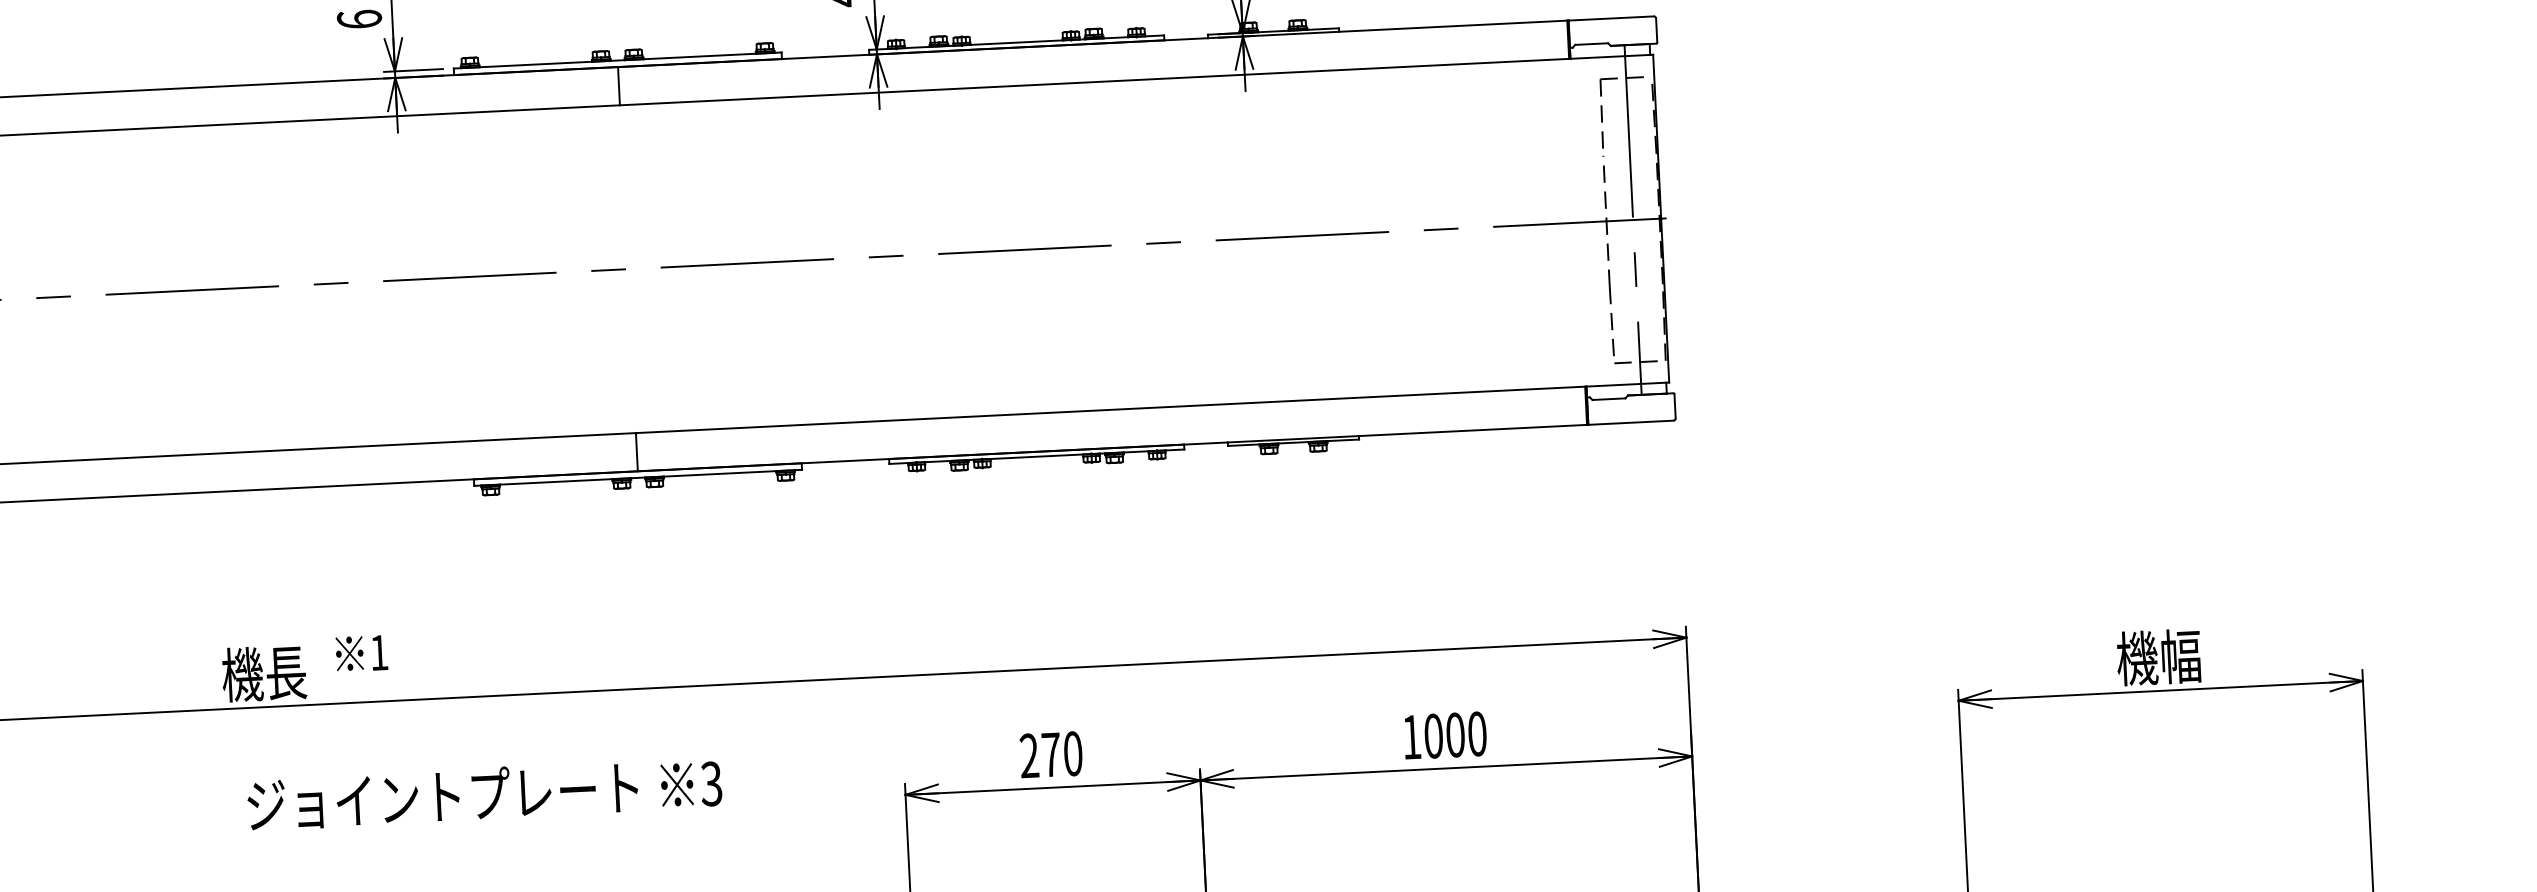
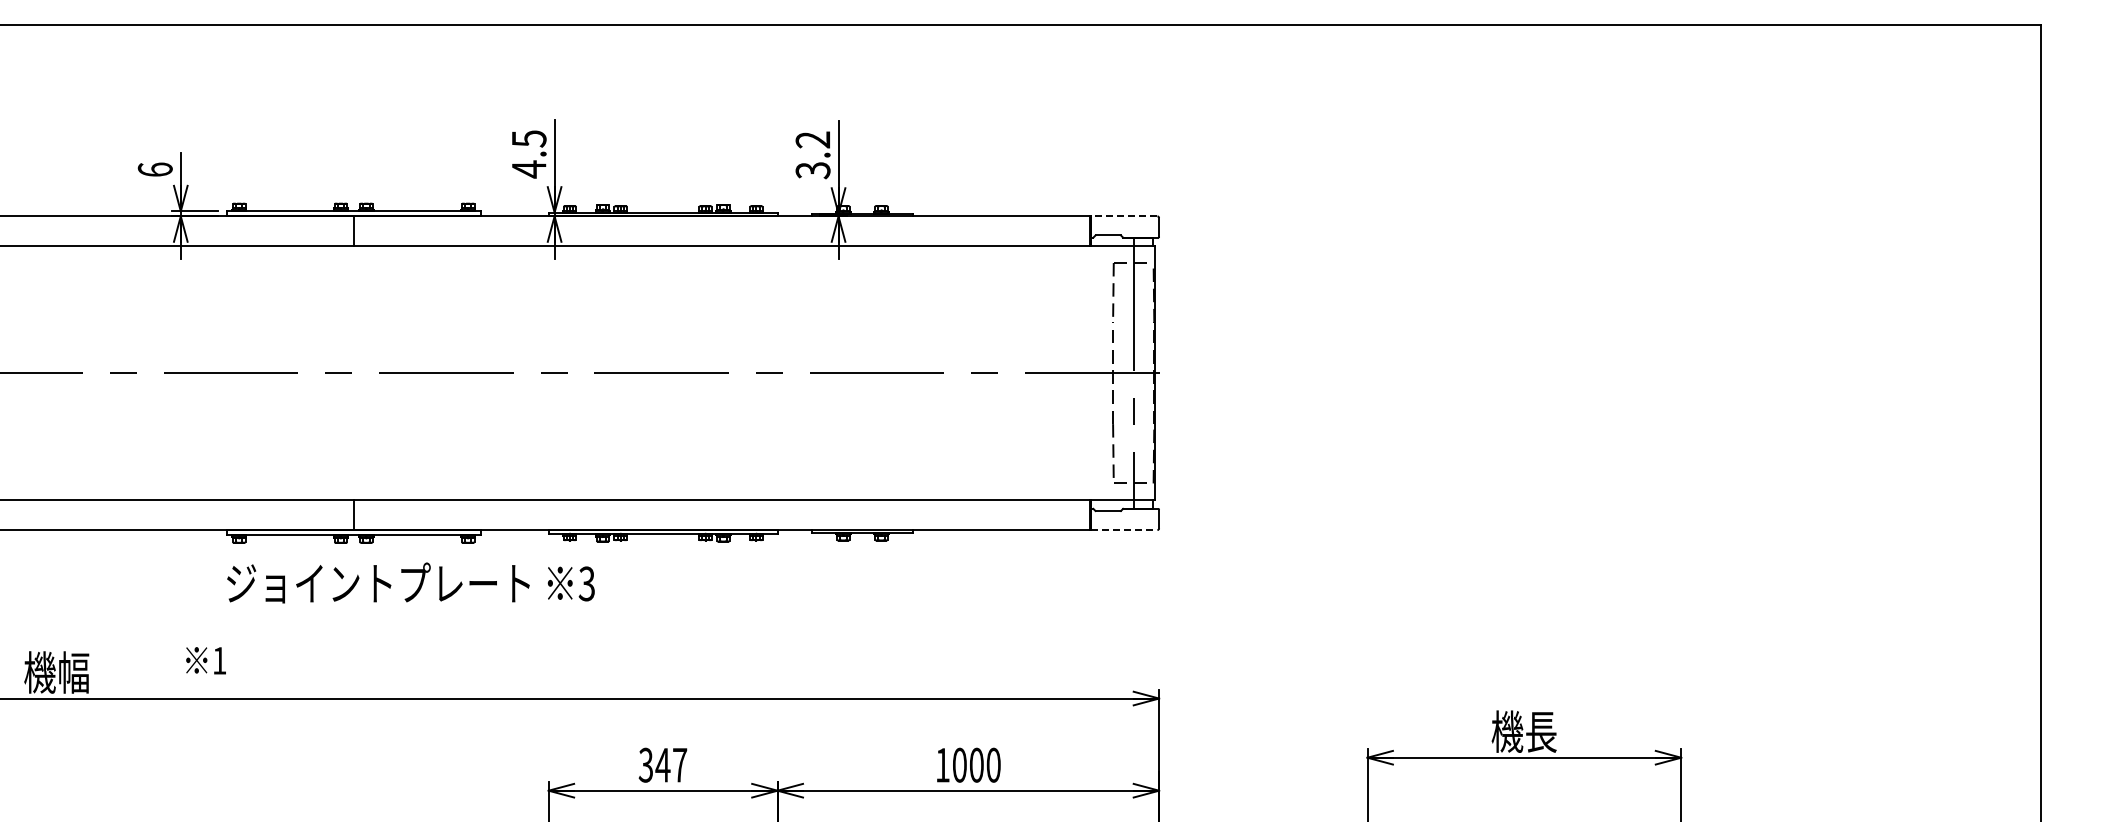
line: (1610, 18) -> (1123, 216), solid -> dashed
line: (1631, 423) -> (1124, 530), solid -> dashed
text: (361, 653) -> (205, 660), moved
text: (2181, 656) -> (1541, 731), 機幅 -> 機長
text: (285, 672) -> (73, 672), 機長 -> 機幅
text: (1050, 753) -> (662, 764), 270 -> 347
text: (484, 793) -> (410, 582), moved

